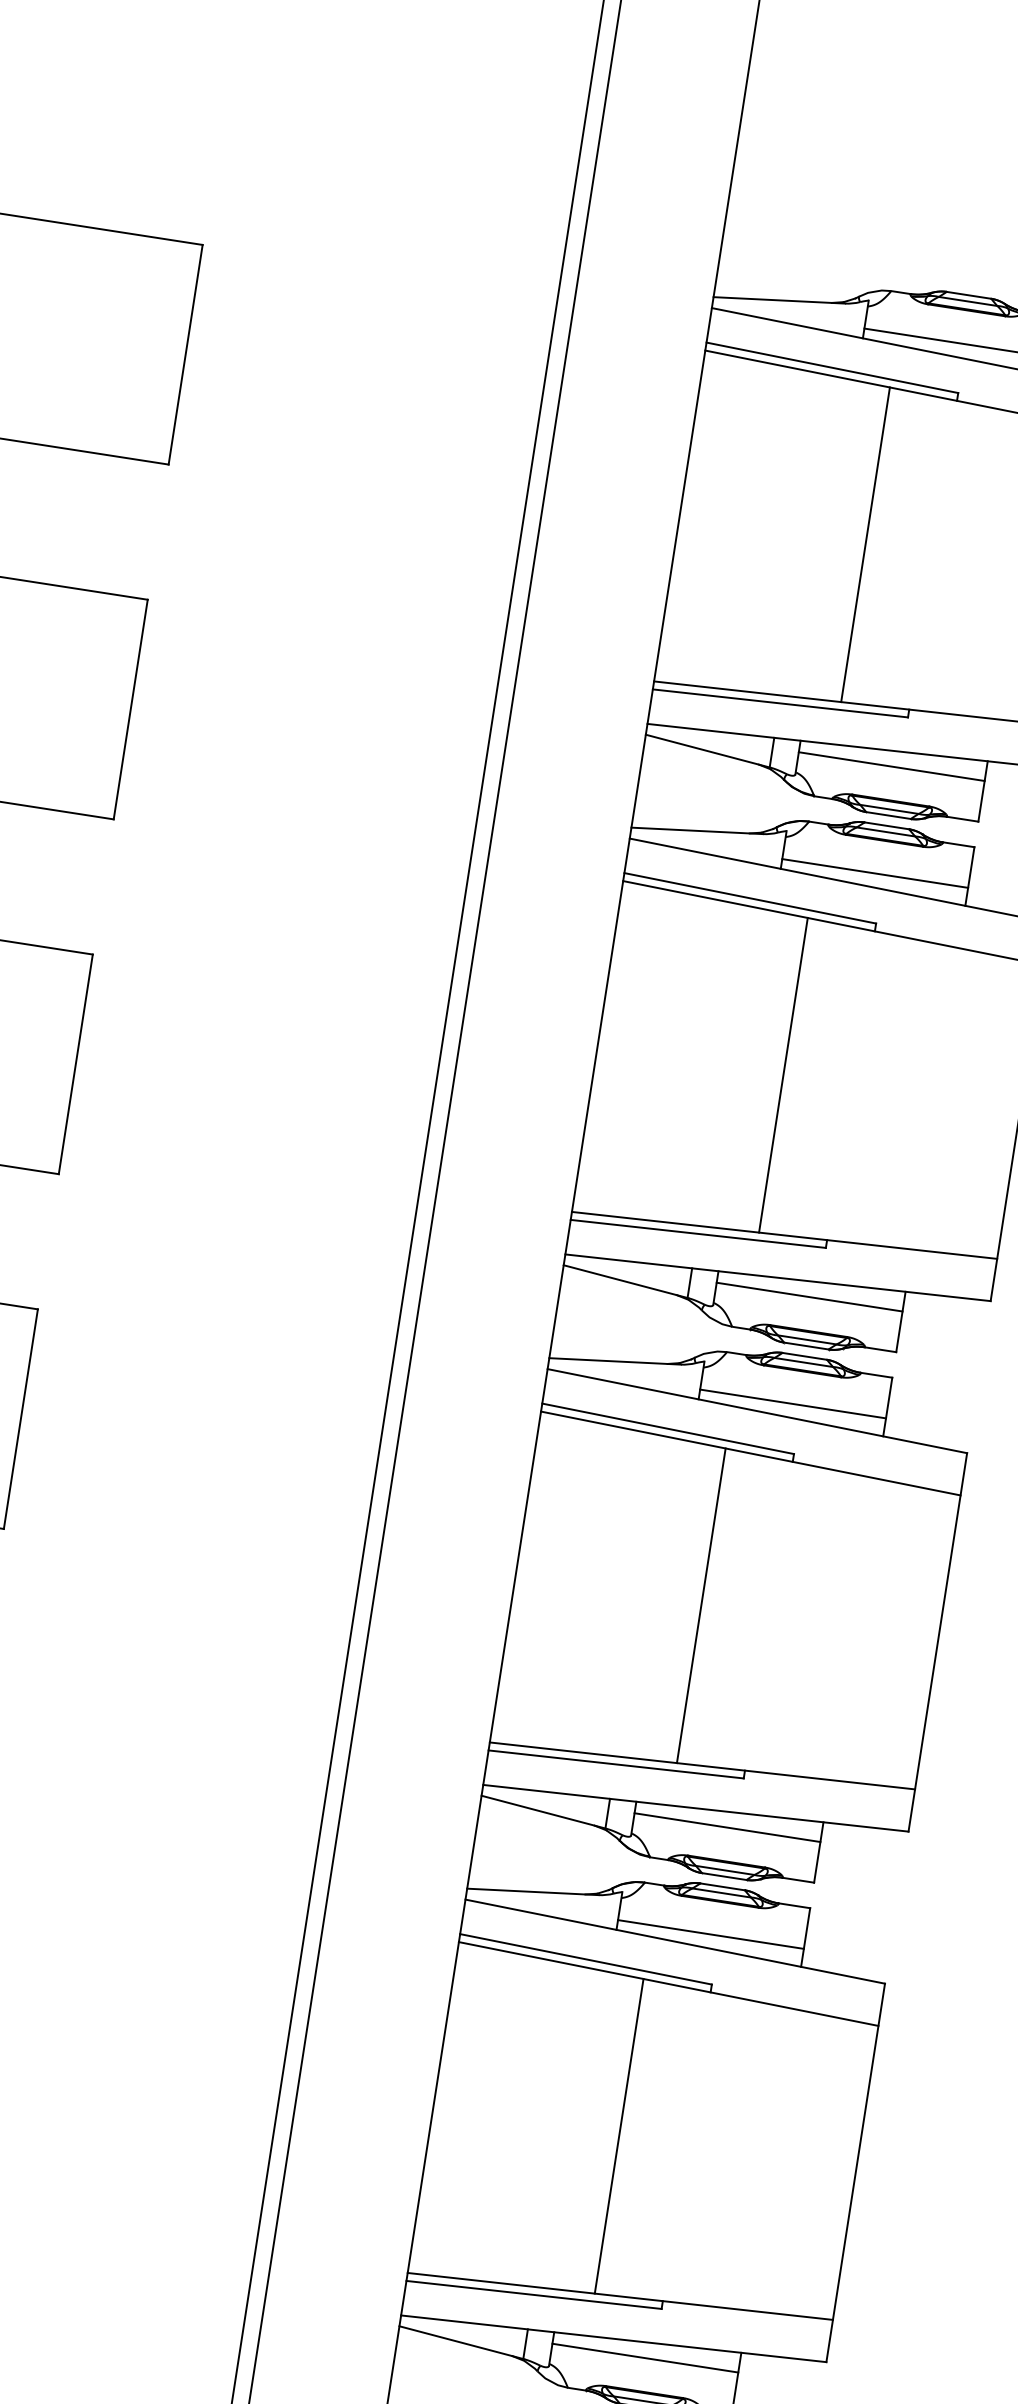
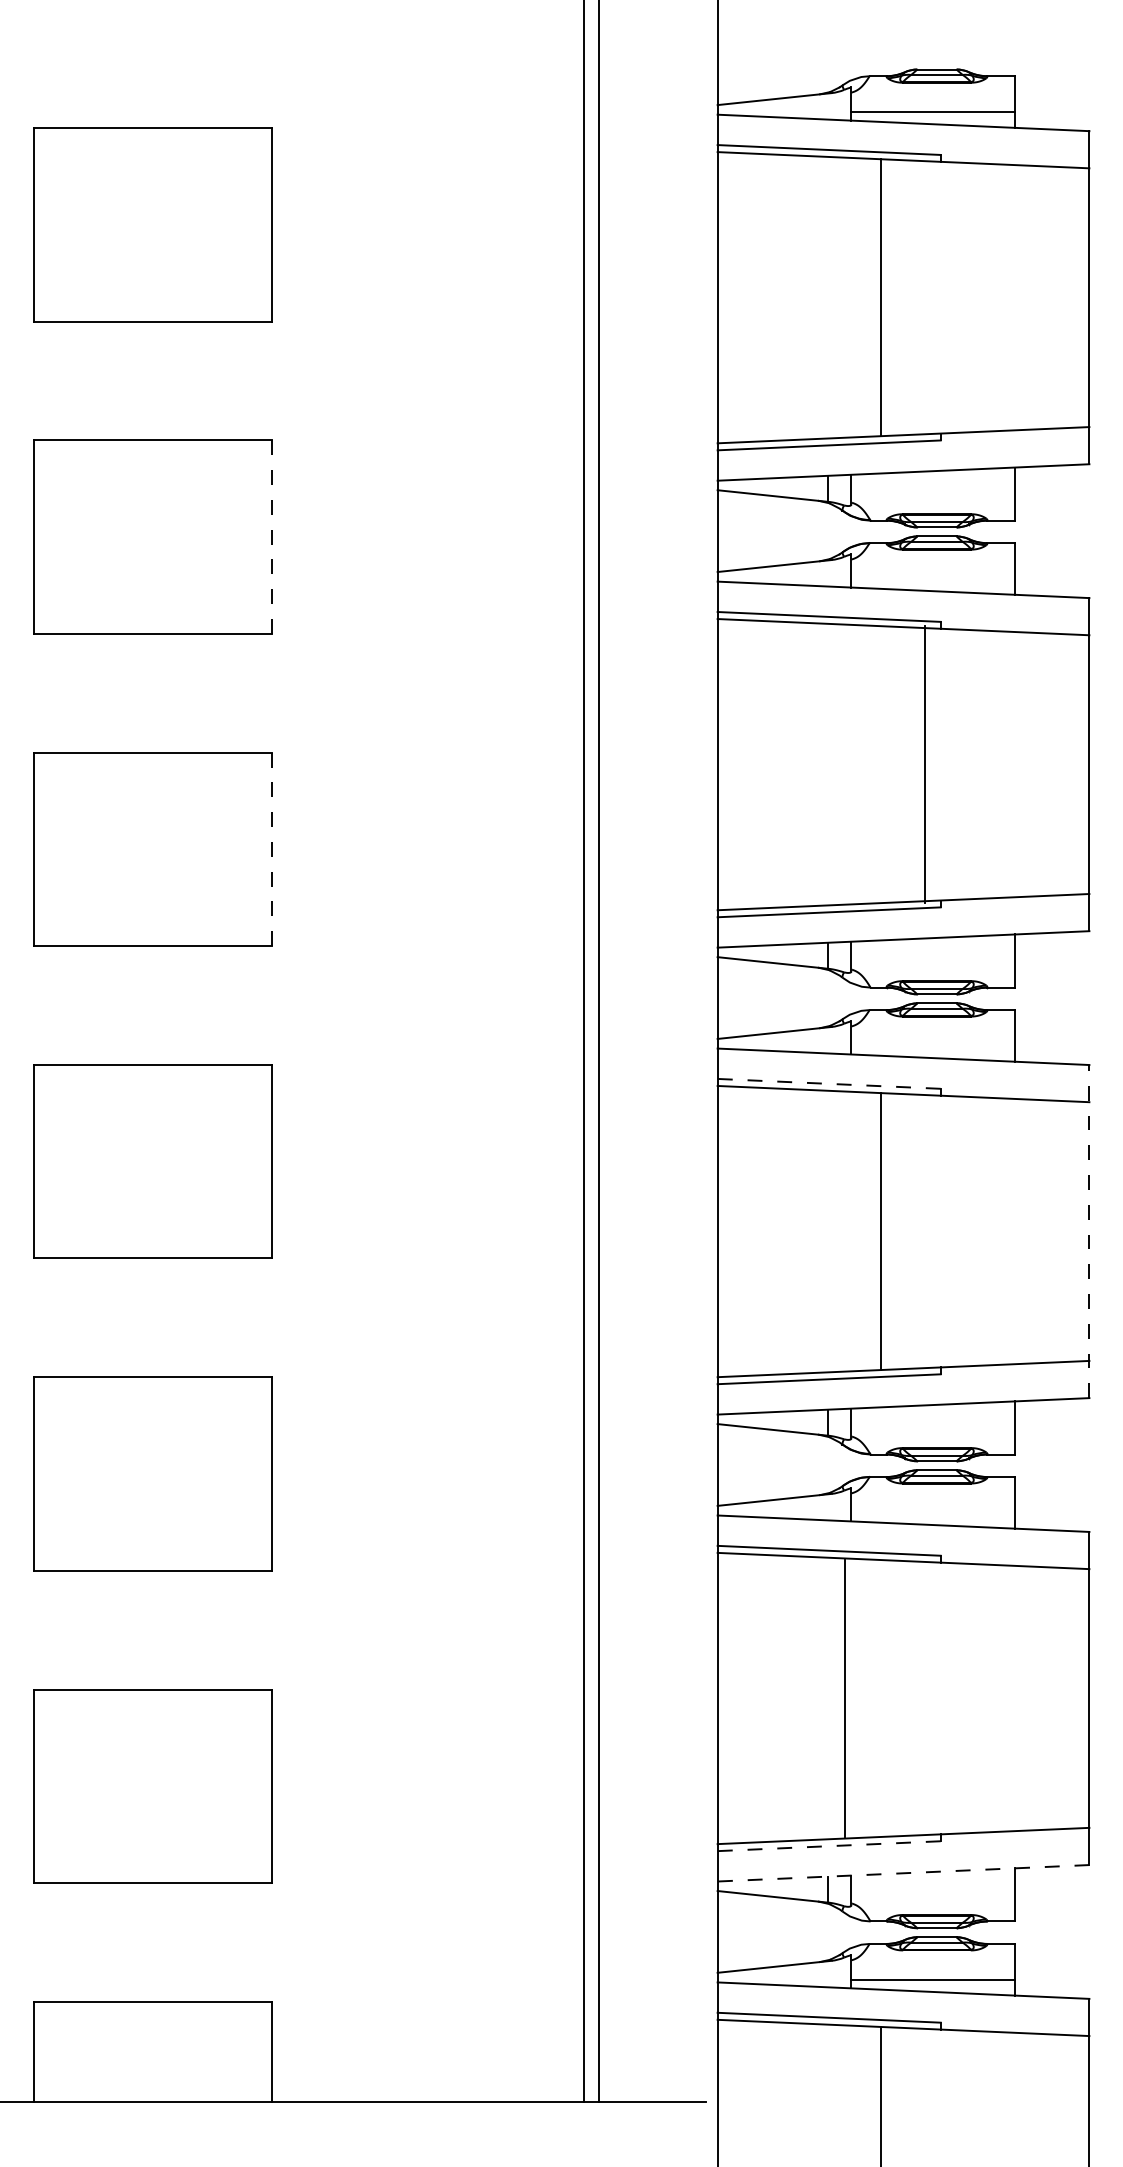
line: (130, 709) -> (271, 537), solid -> dashed
line: (892, 766) -> (933, 484), removed
line: (875, 872) -> (933, 578), removed
line: (75, 1064) -> (271, 849), solid -> dashed
line: (783, 1075) -> (925, 764), moved
line: (809, 1296) -> (933, 951), removed
line: (793, 1403) -> (933, 1045), removed
line: (668, 1428) -> (829, 1083), solid -> dashed
line: (937, 1642) -> (1089, 1231), solid -> dashed
line: (727, 1827) -> (933, 1418), removed
line: (711, 1934) -> (933, 1512), removed
line: (619, 2136) -> (845, 1698), moved
line: (534, 2295) -> (829, 1846), solid -> dashed
line: (613, 2339) -> (903, 1873), solid -> dashed
line: (645, 2357) -> (933, 1885), removed

